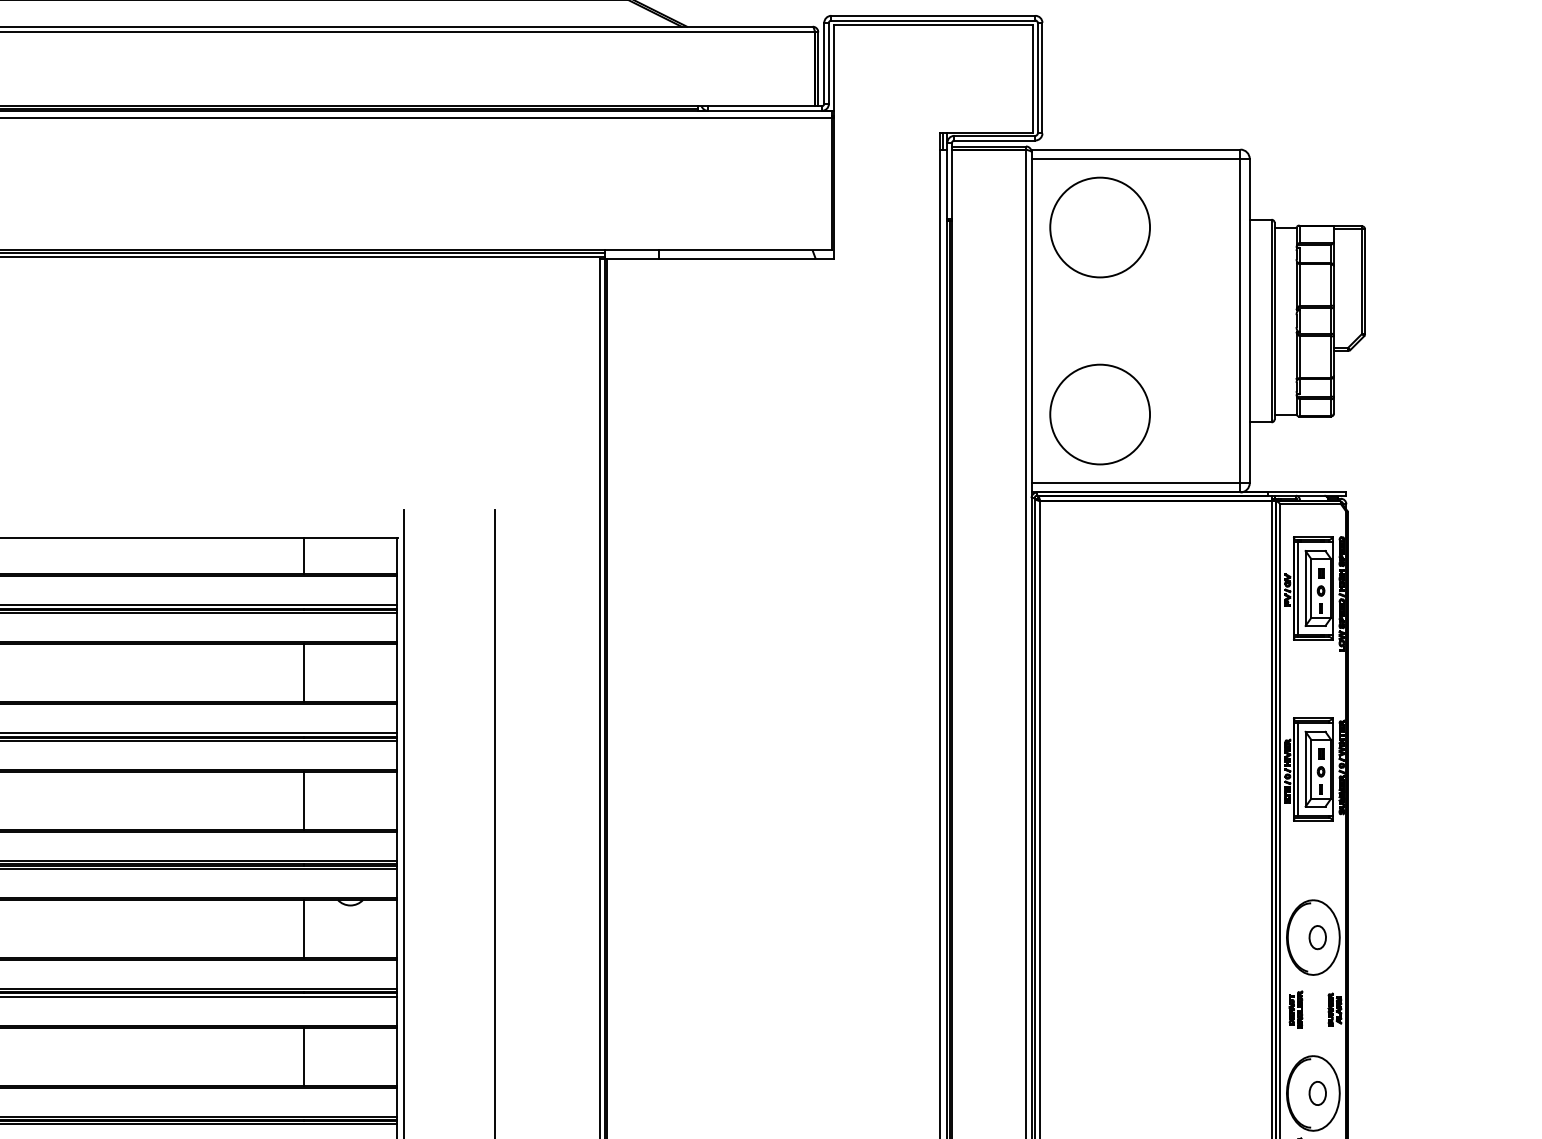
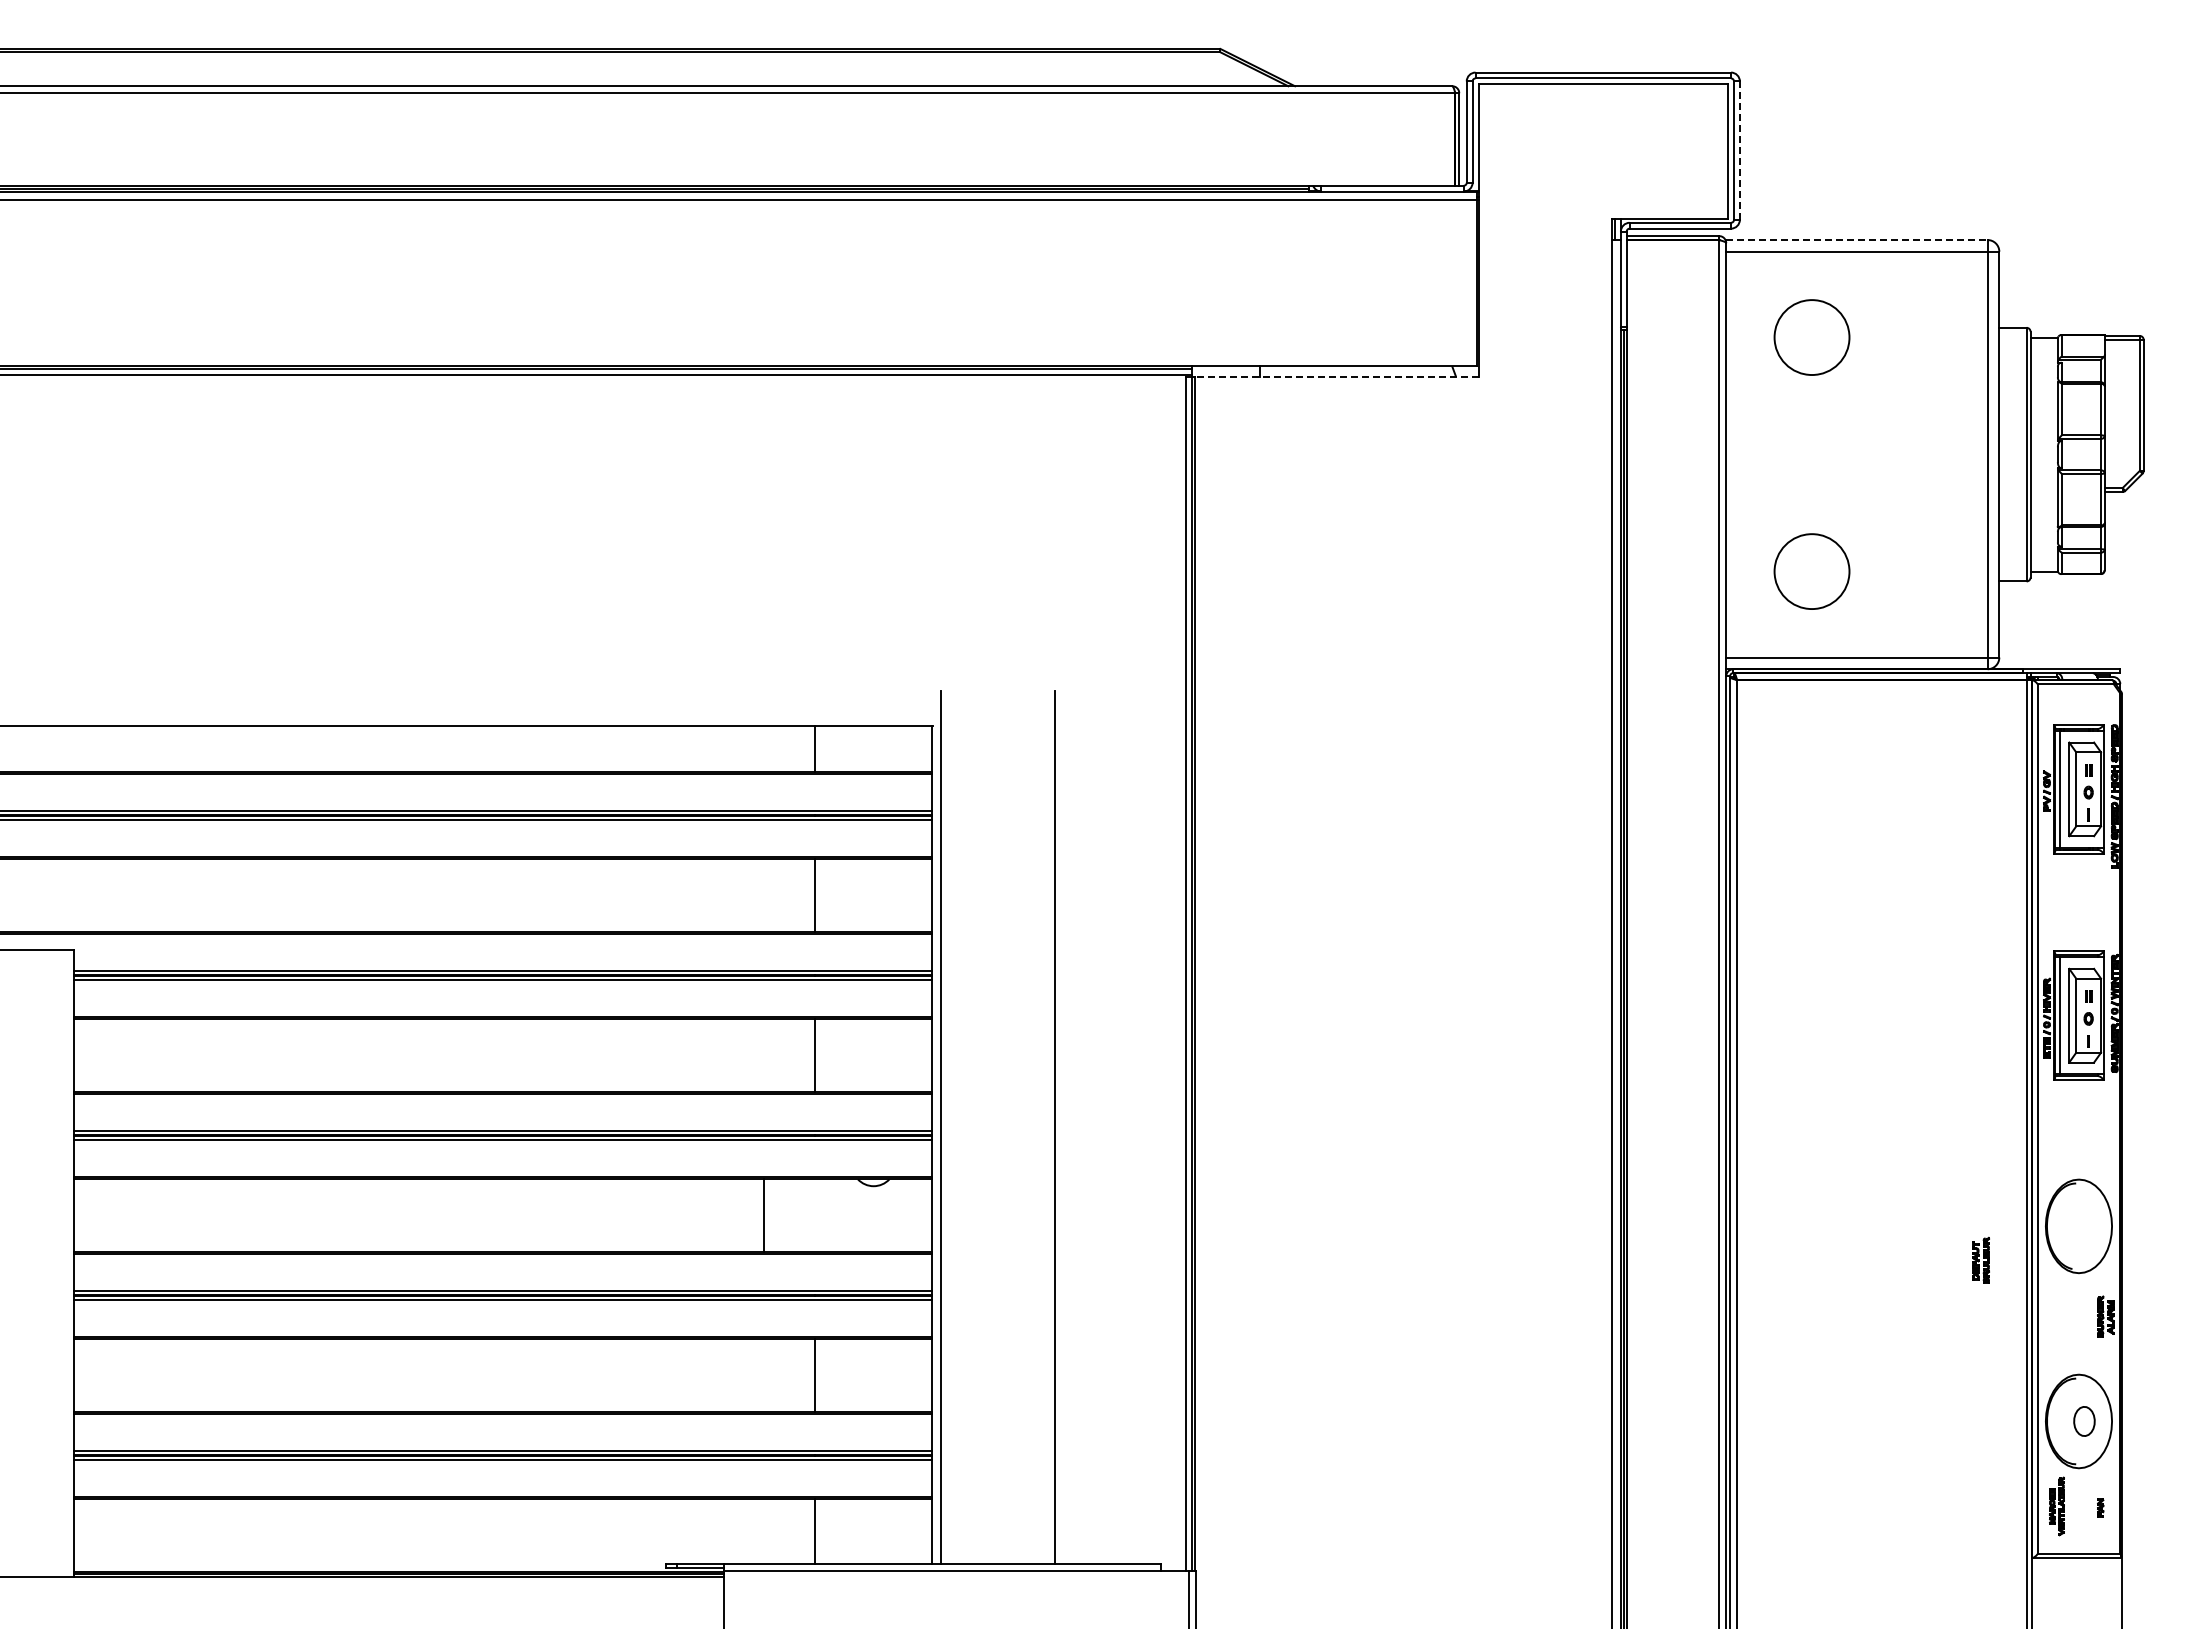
line: (1042, 78) -> (1739, 151), solid -> dashed
line: (1135, 149) -> (1856, 240), solid -> dashed
circle: (1099, 227) -> (1811, 337), size x0.6
line: (720, 258) -> (1336, 376), solid -> dashed
circle: (1099, 414) -> (1811, 571), size x0.6
line: (303, 928) -> (764, 1215), moved
part: (1317, 937) -> (2084, 1226), removed
part: (1295, 1008) -> (1980, 1259), moved

